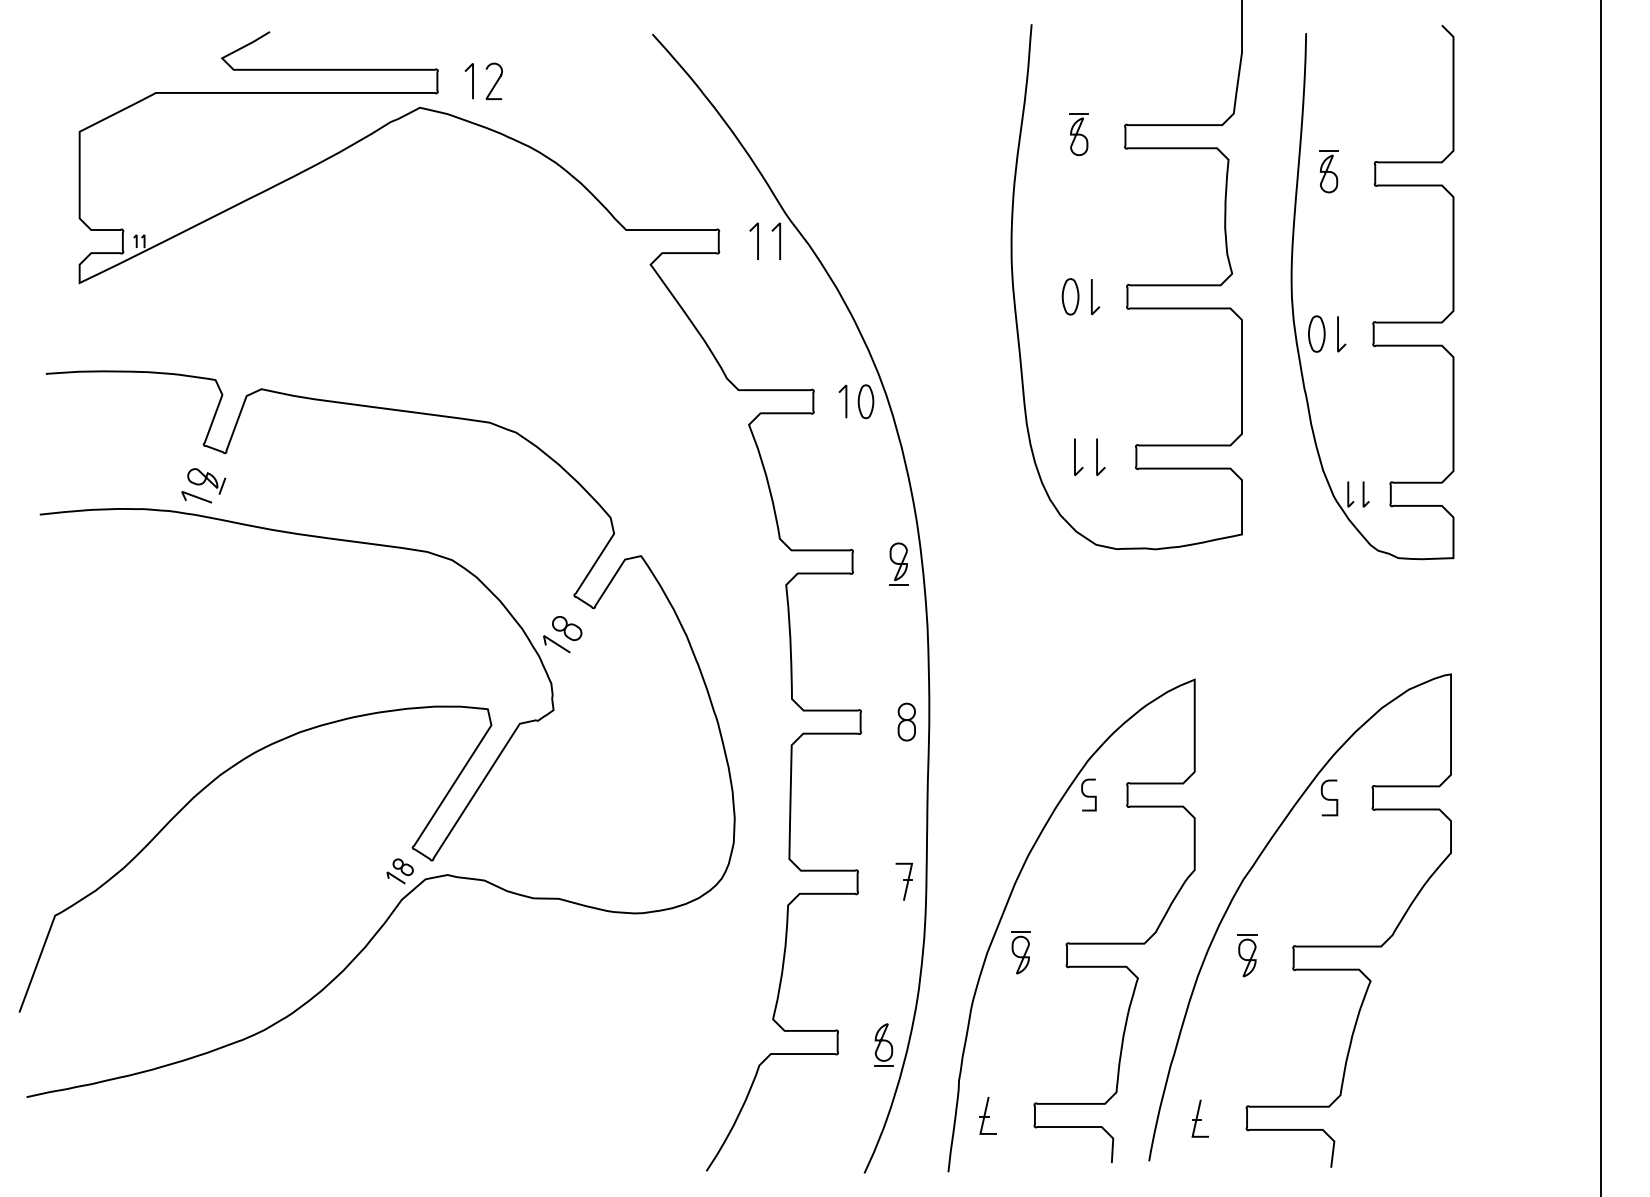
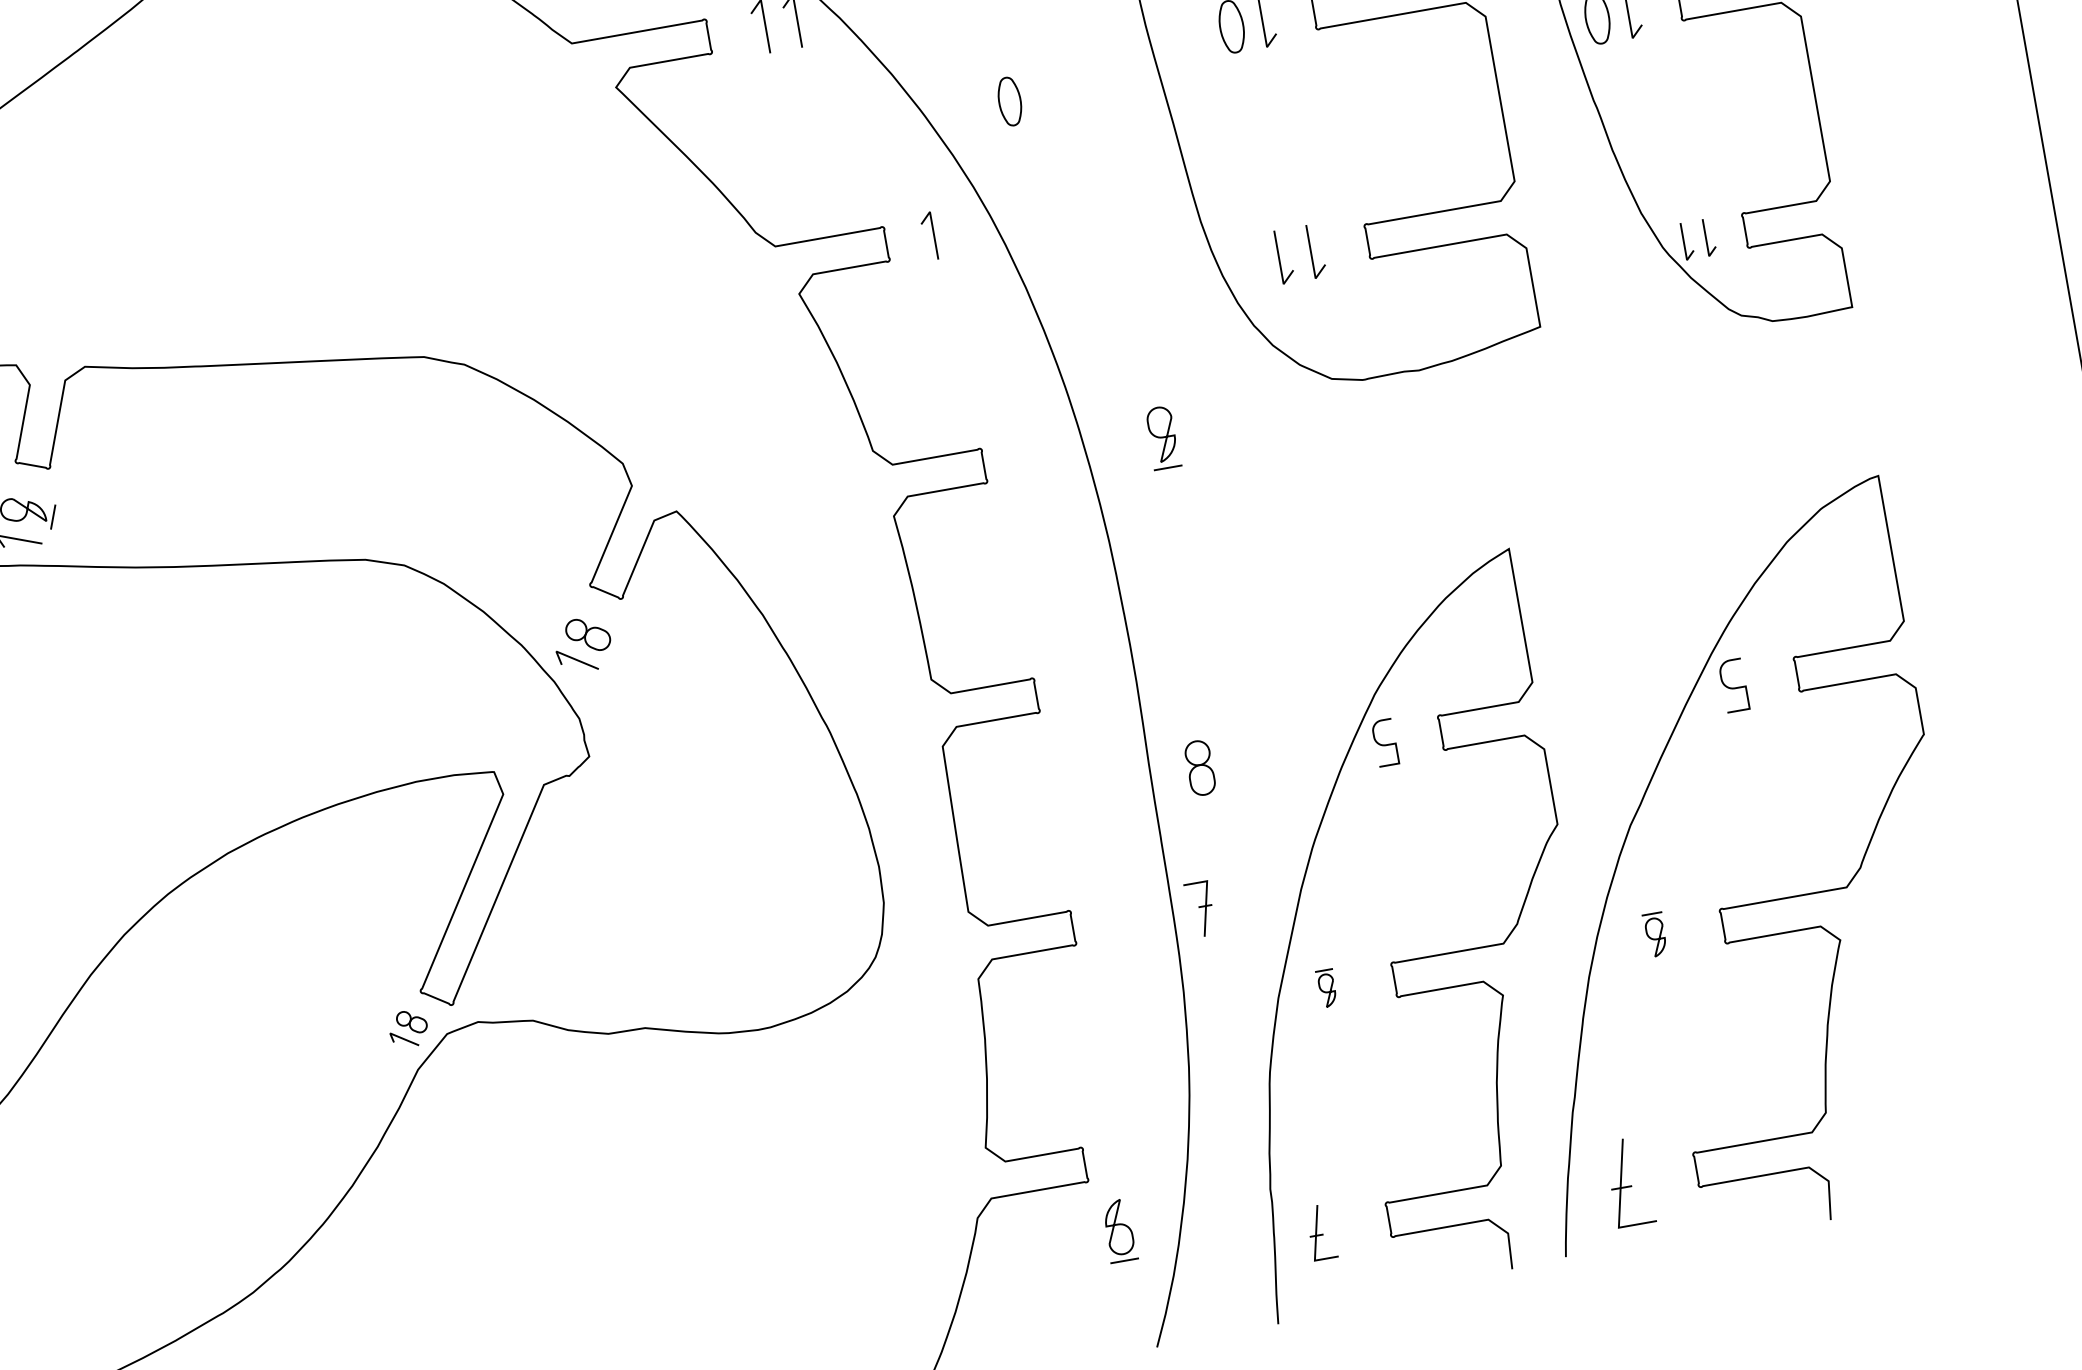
part: (865, 401) -> (1009, 101), moved
part: (898, 563) -> (1162, 436), moved
part: (906, 721) -> (1199, 767), moved
part: (904, 881) -> (1200, 908), moved
part: (1020, 952) -> (1326, 987), size x0.6
part: (1247, 955) -> (1655, 934), size x0.7
part: (883, 1044) -> (1118, 1230), moved
part: (1199, 1118) -> (1627, 1182), size x1.6

